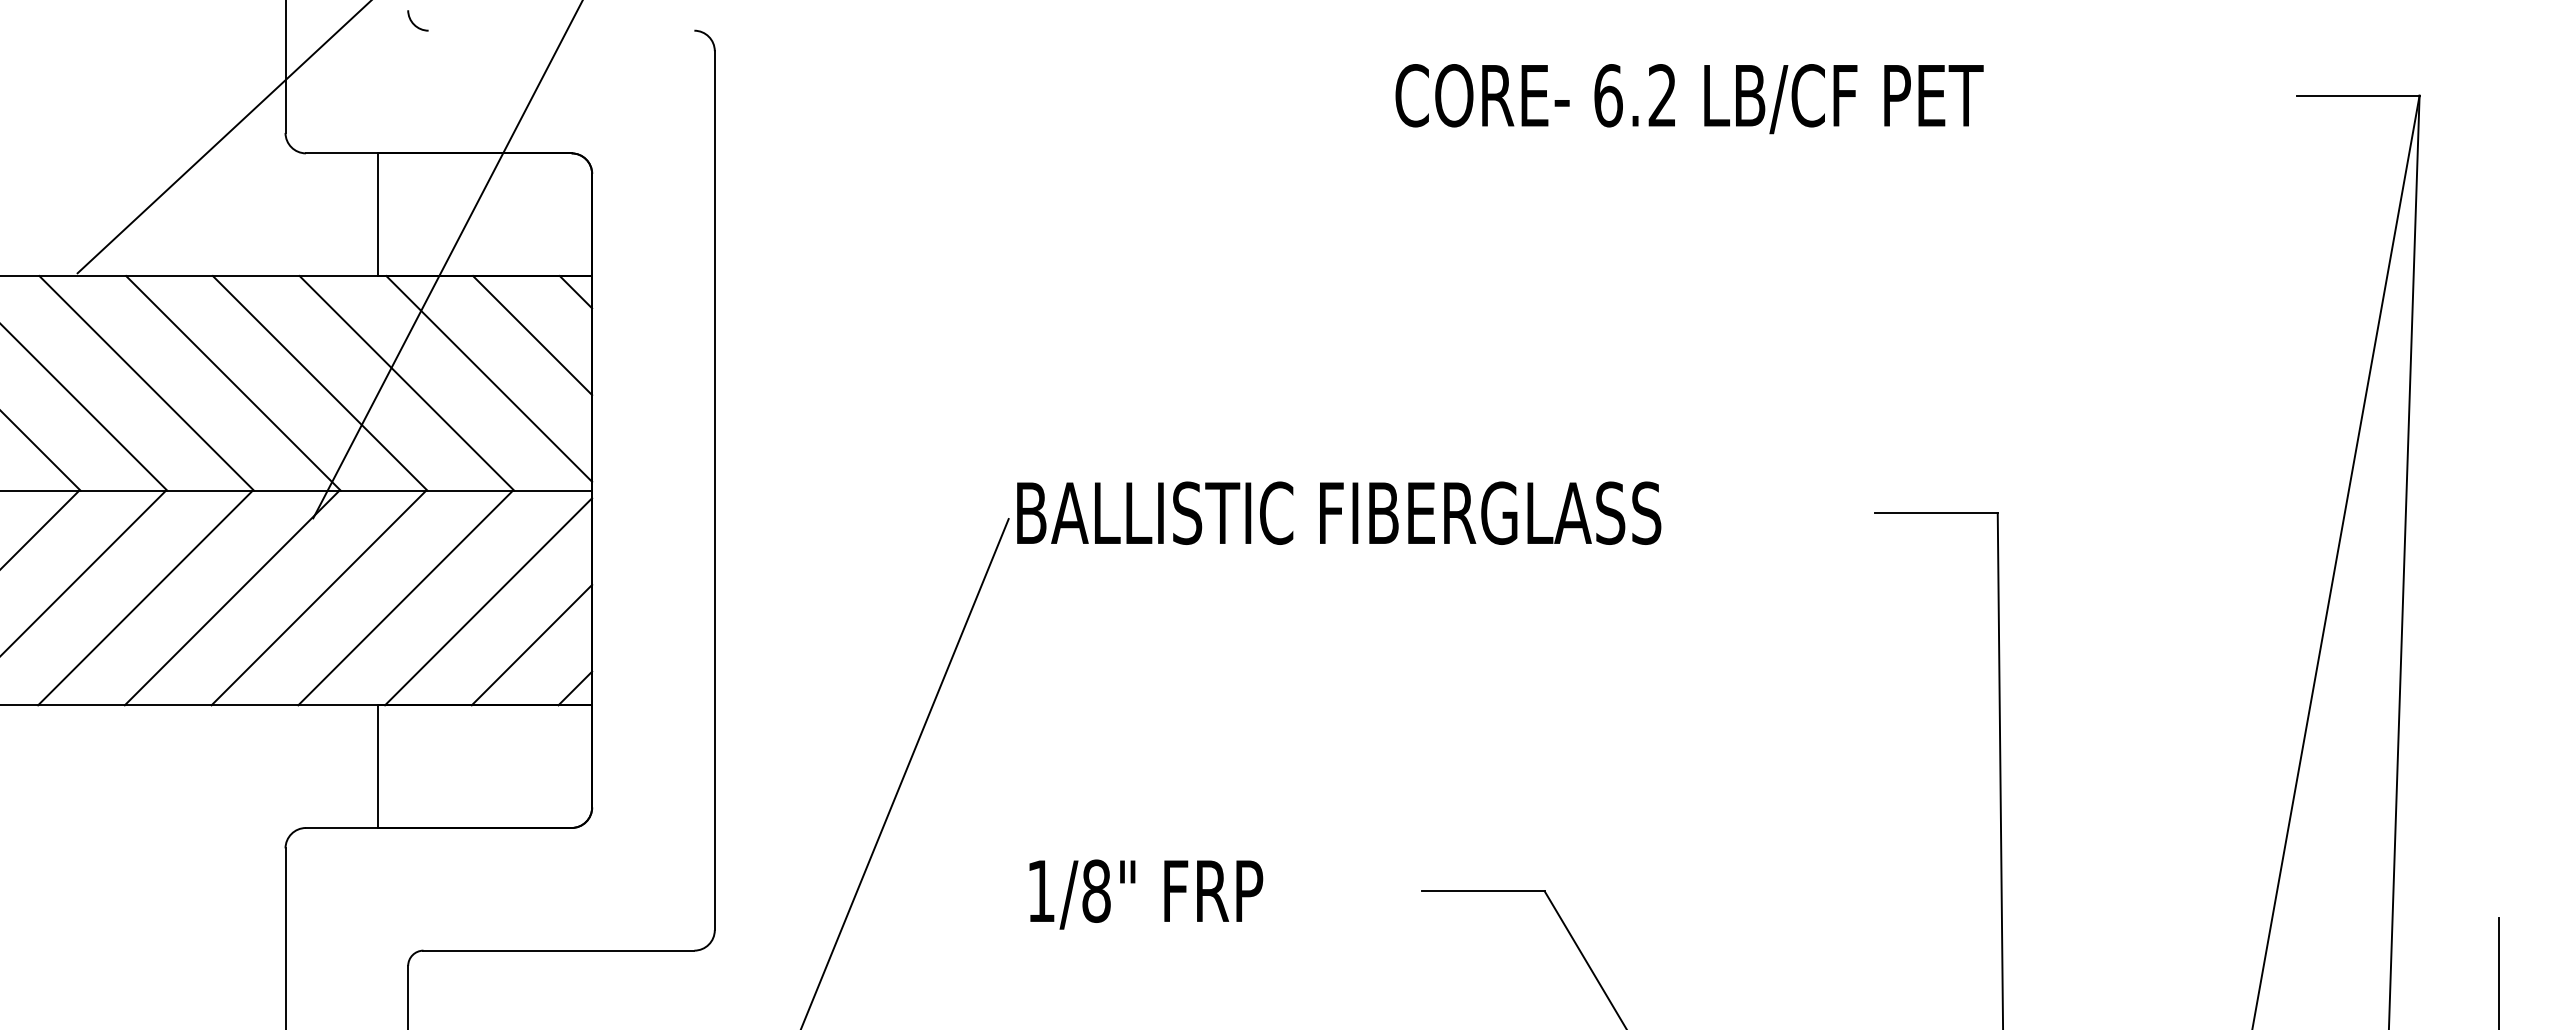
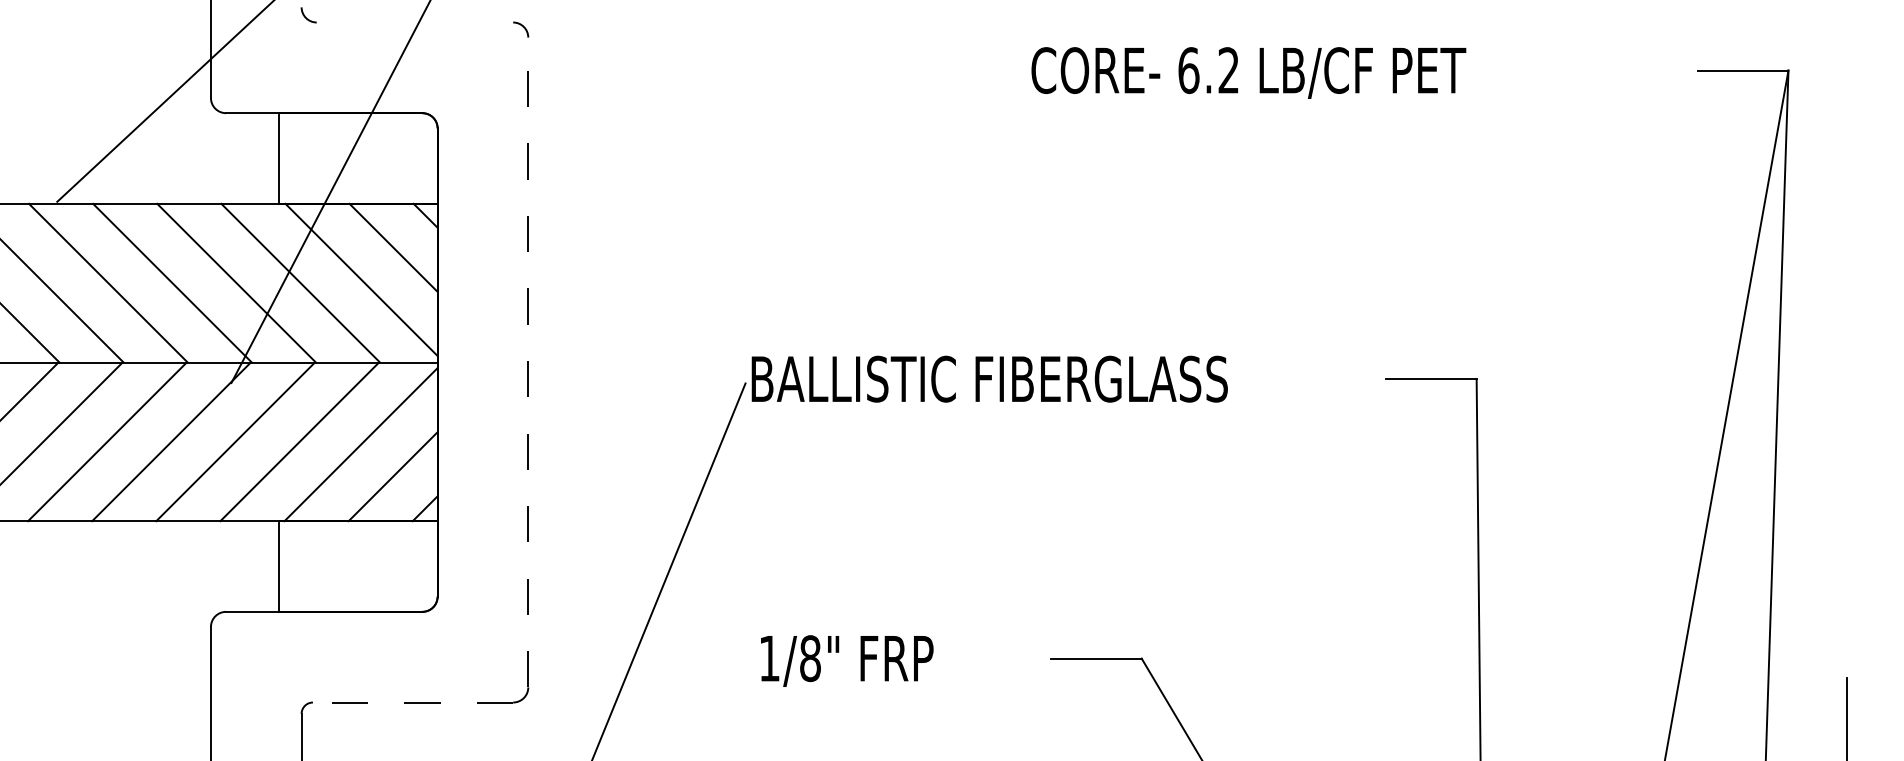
line: (714, 490) -> (528, 362), solid -> dashed
line: (558, 950) -> (412, 702), solid -> dashed

